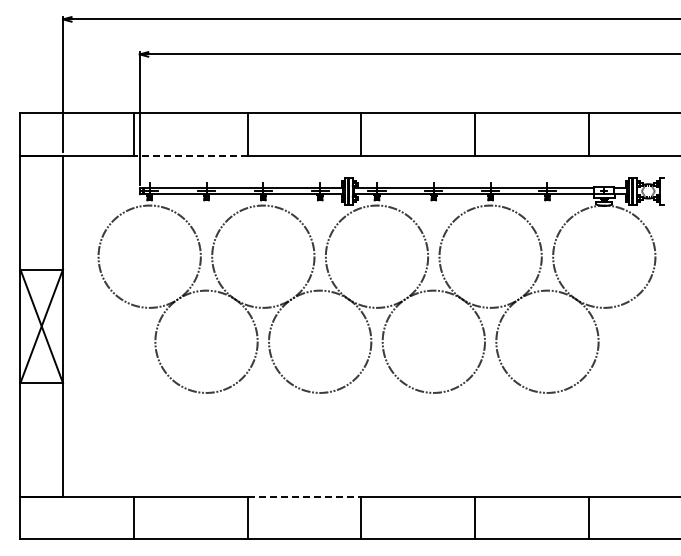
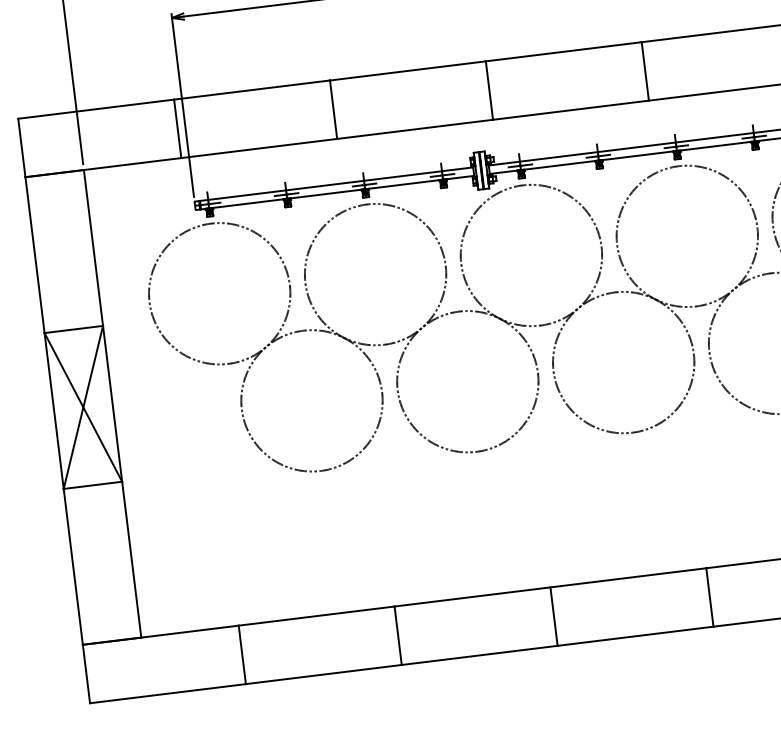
line: (190, 155) -> (258, 148), dashed -> solid
line: (304, 496) -> (472, 596), dashed -> solid

